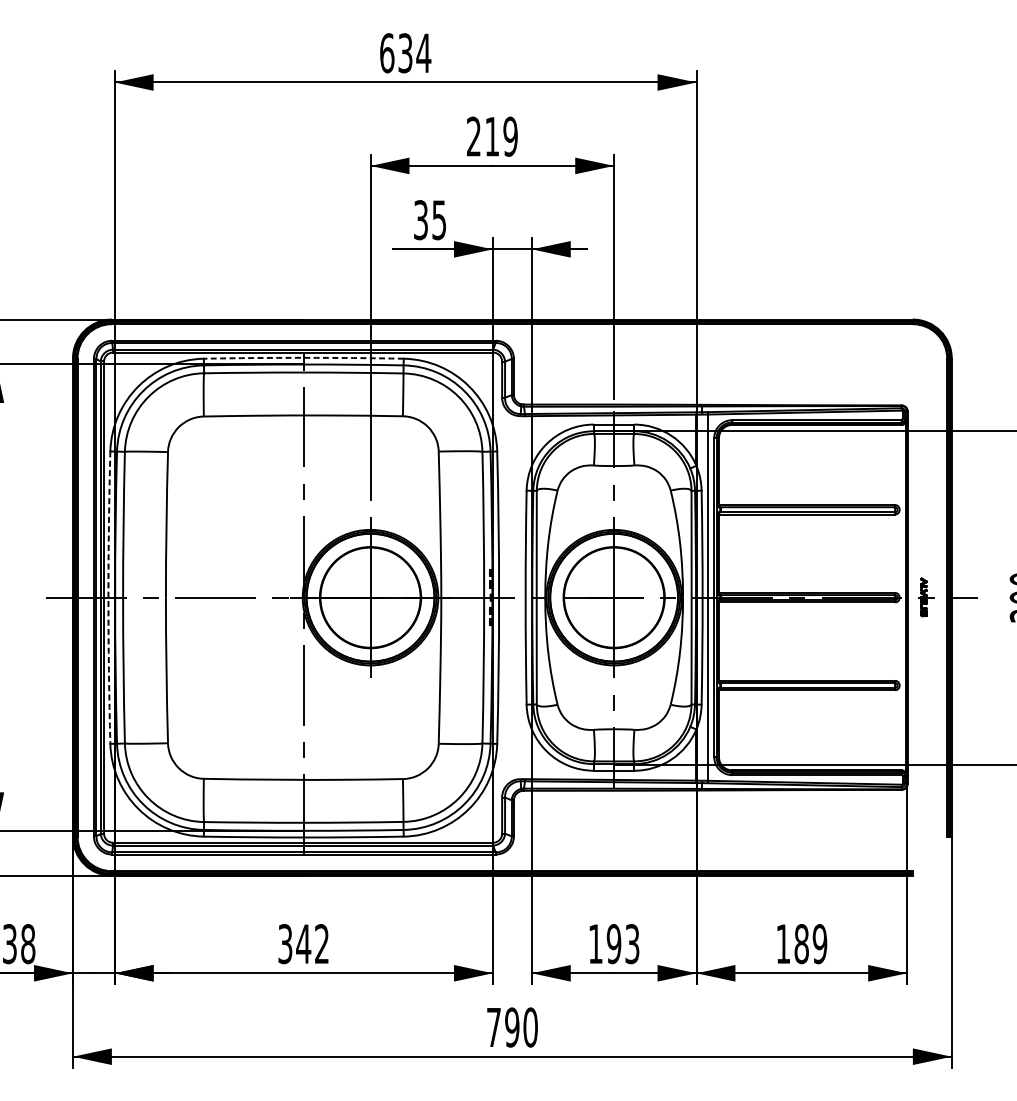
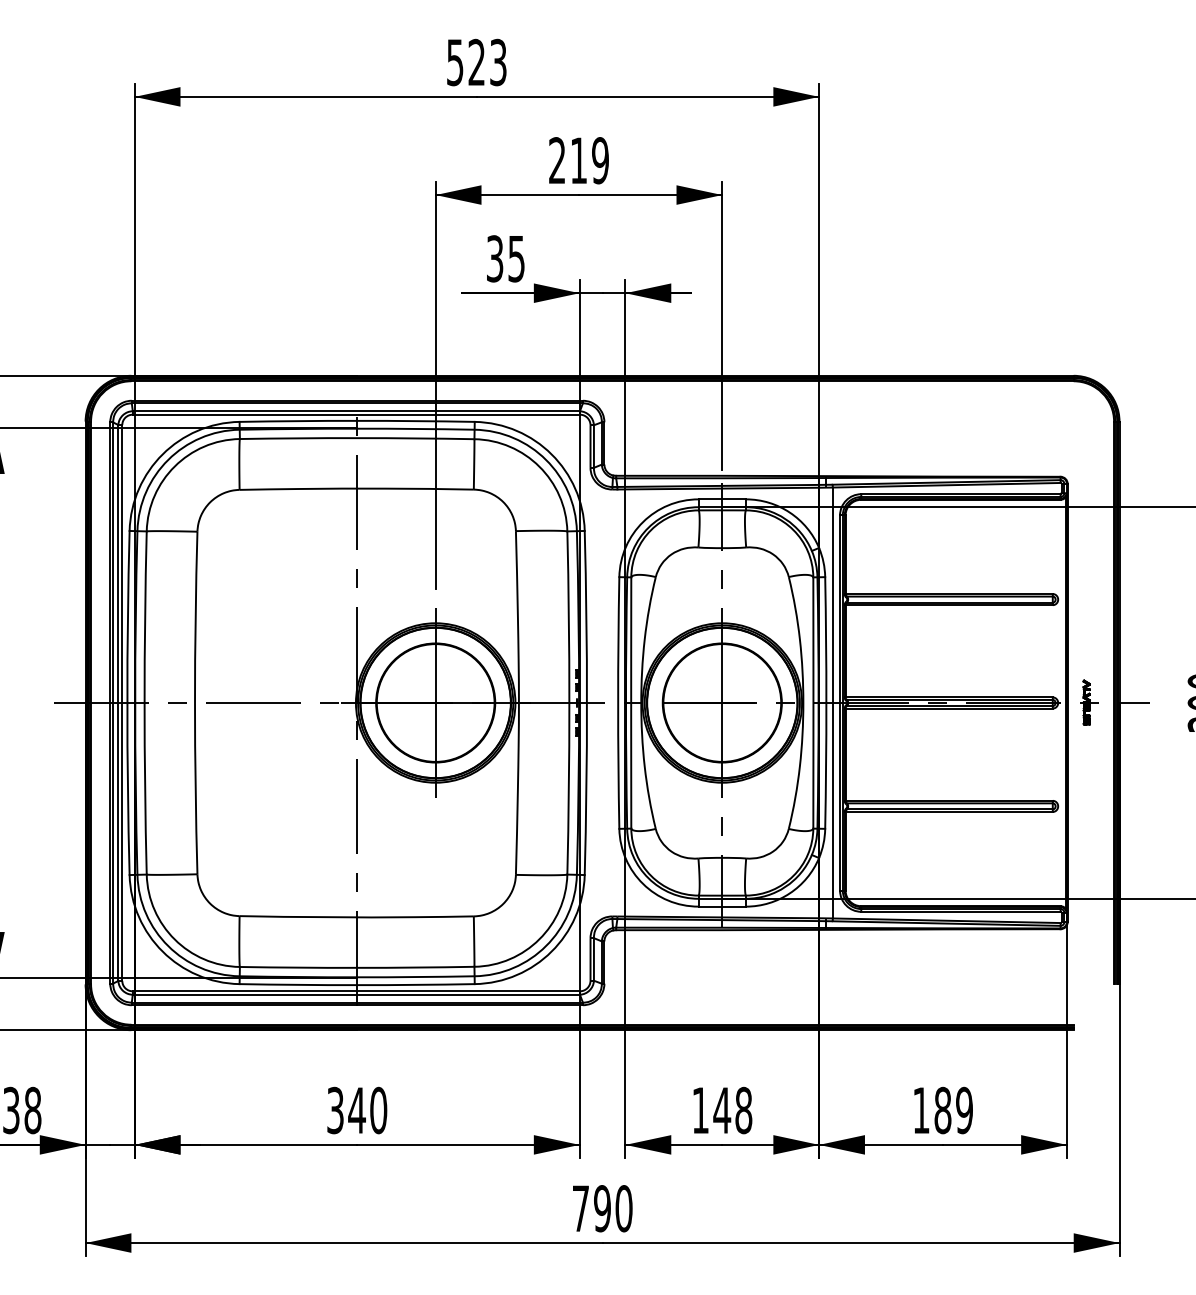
text: (406, 53) -> (477, 62), 634 -> 523
arc: (304, 357) -> (357, 420), dashed -> solid
arc: (108, 598) -> (127, 703), dashed -> solid
text: (321, 944) -> (378, 1110), 342 -> 340
text: (622, 944) -> (732, 1110), 193 -> 148

